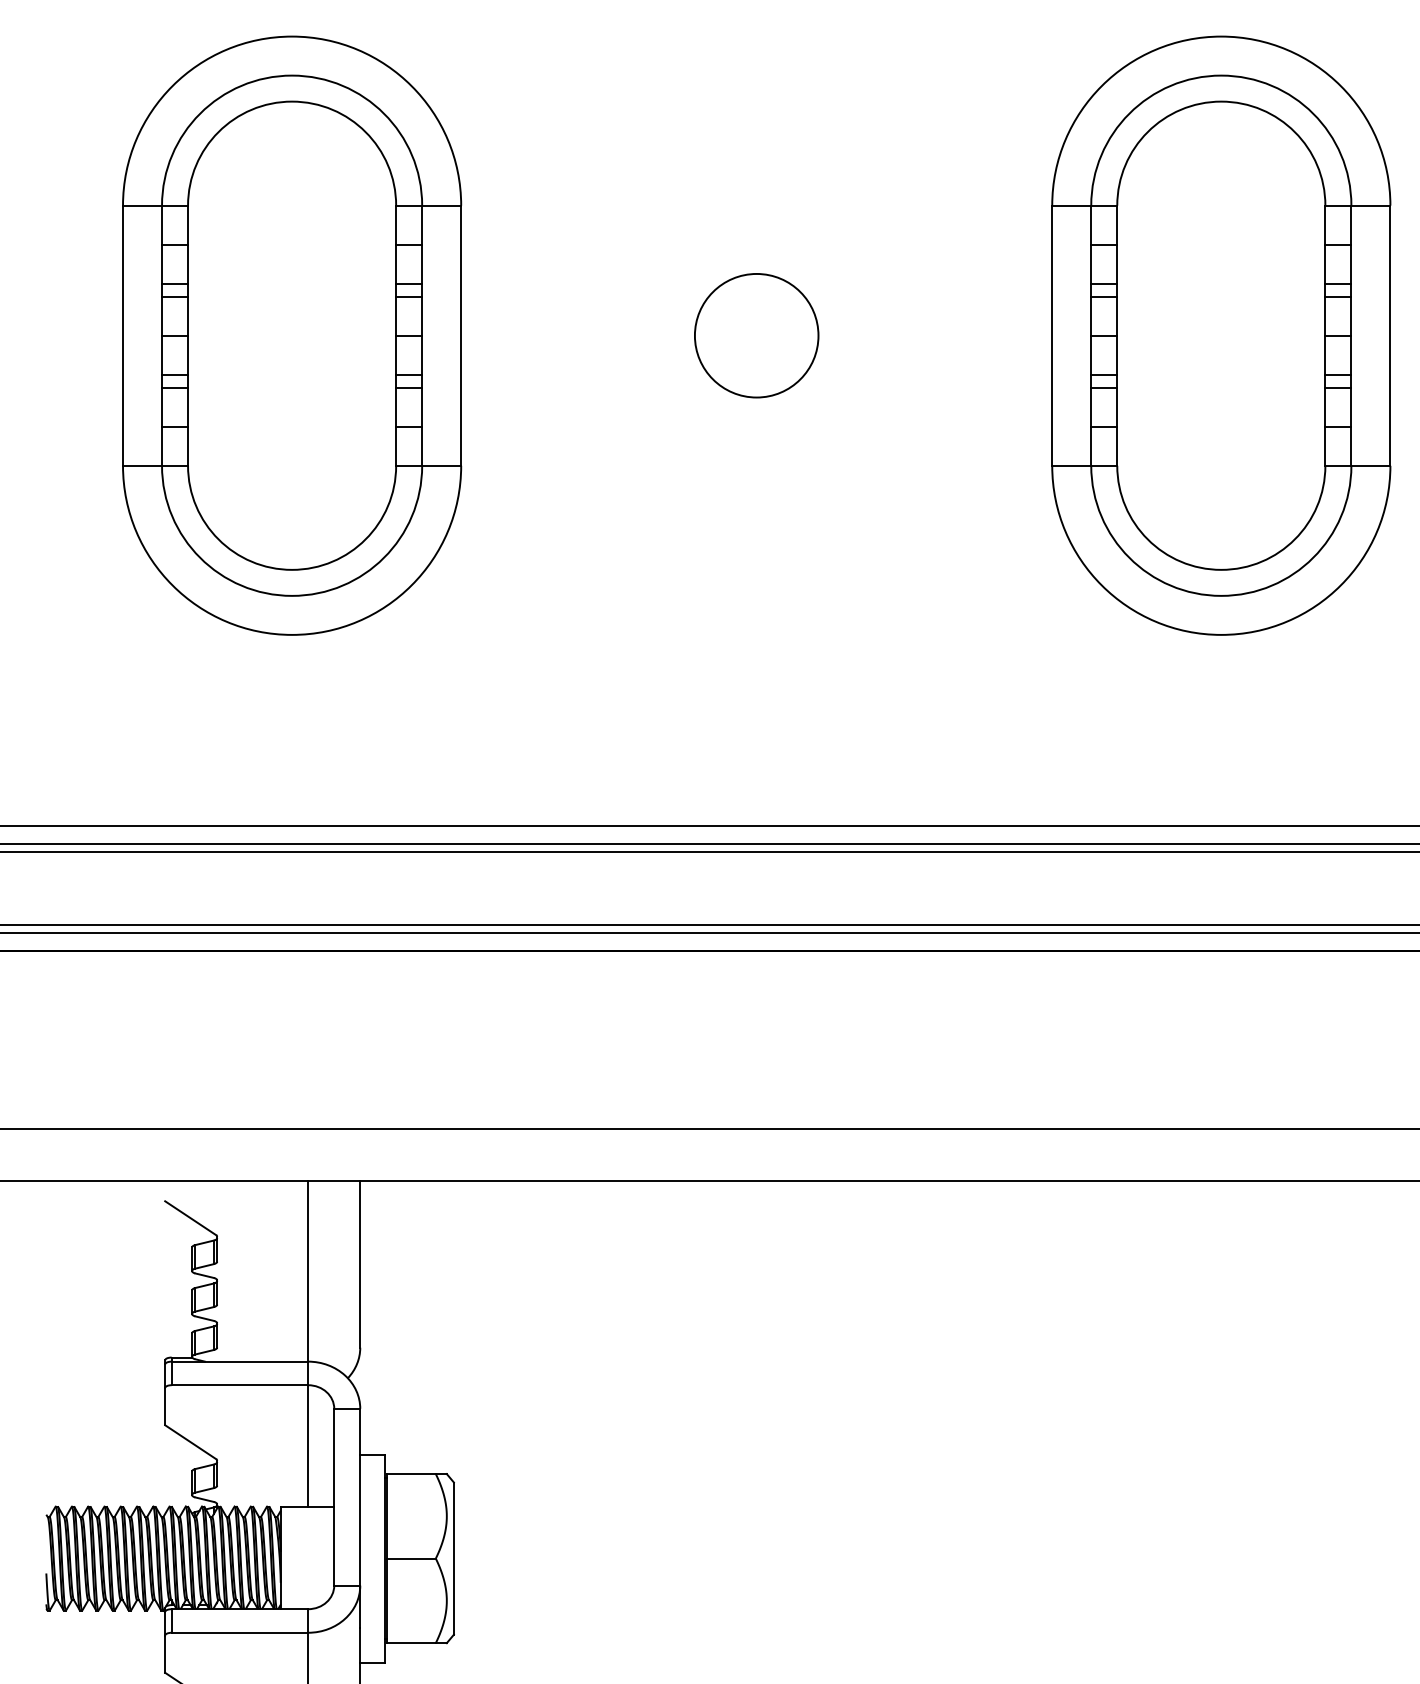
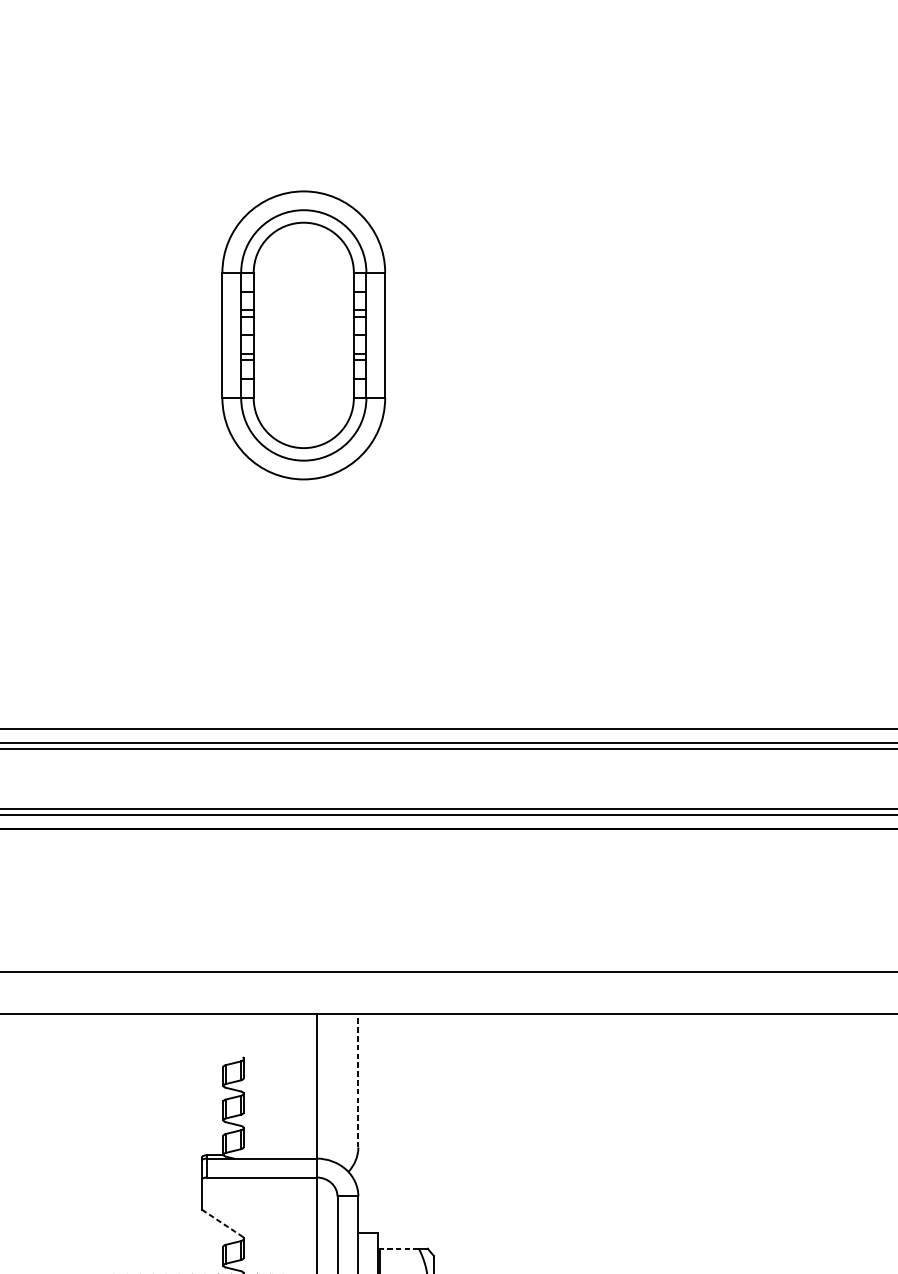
part: (292, 335) -> (303, 335), size x0.6
circle: (756, 335) -> (676, 335), removed
line: (190, 1218) -> (222, 1043), removed
line: (360, 1263) -> (358, 1079), solid -> dashed
line: (190, 1442) -> (222, 1223), solid -> dashed
line: (411, 1474) -> (399, 1249), solid -> dashed

